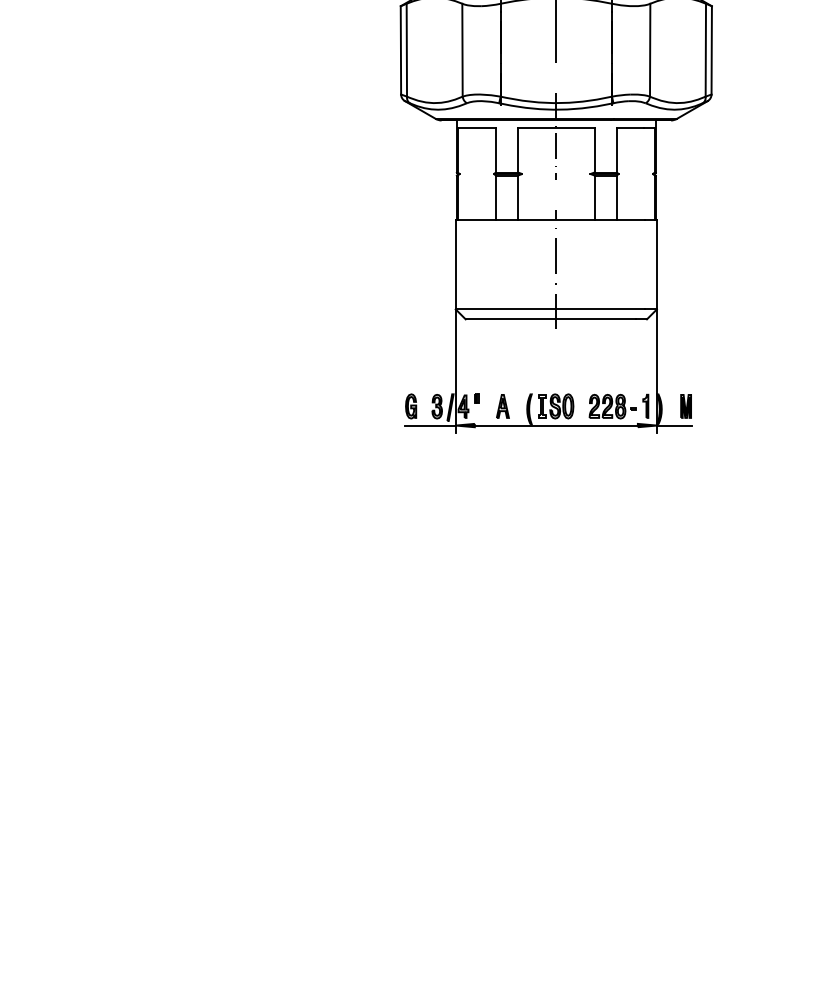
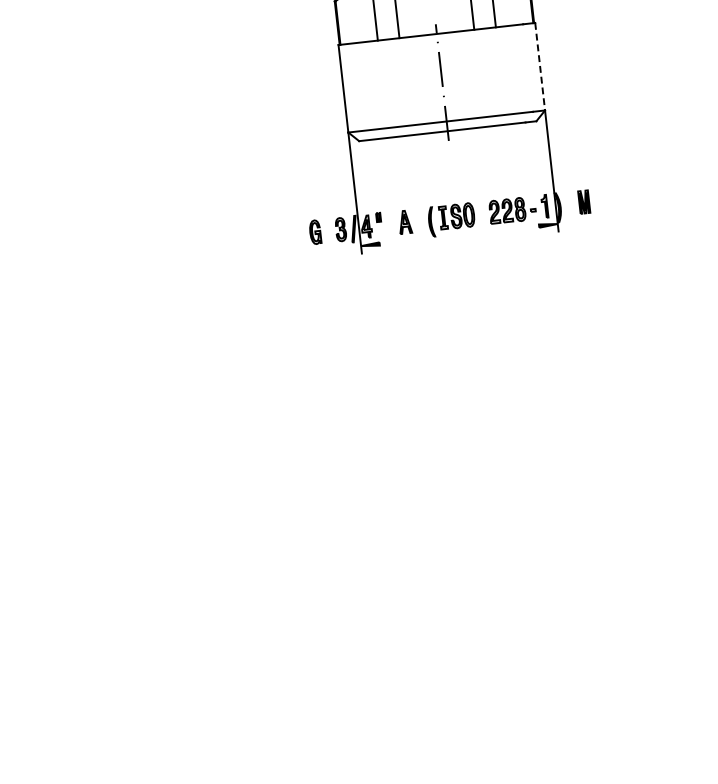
line: (656, 264) -> (539, 66), solid -> dashed
line: (430, 425) -> (336, 248), removed
line: (555, 425) -> (458, 235), removed
line: (674, 425) -> (574, 222), removed

